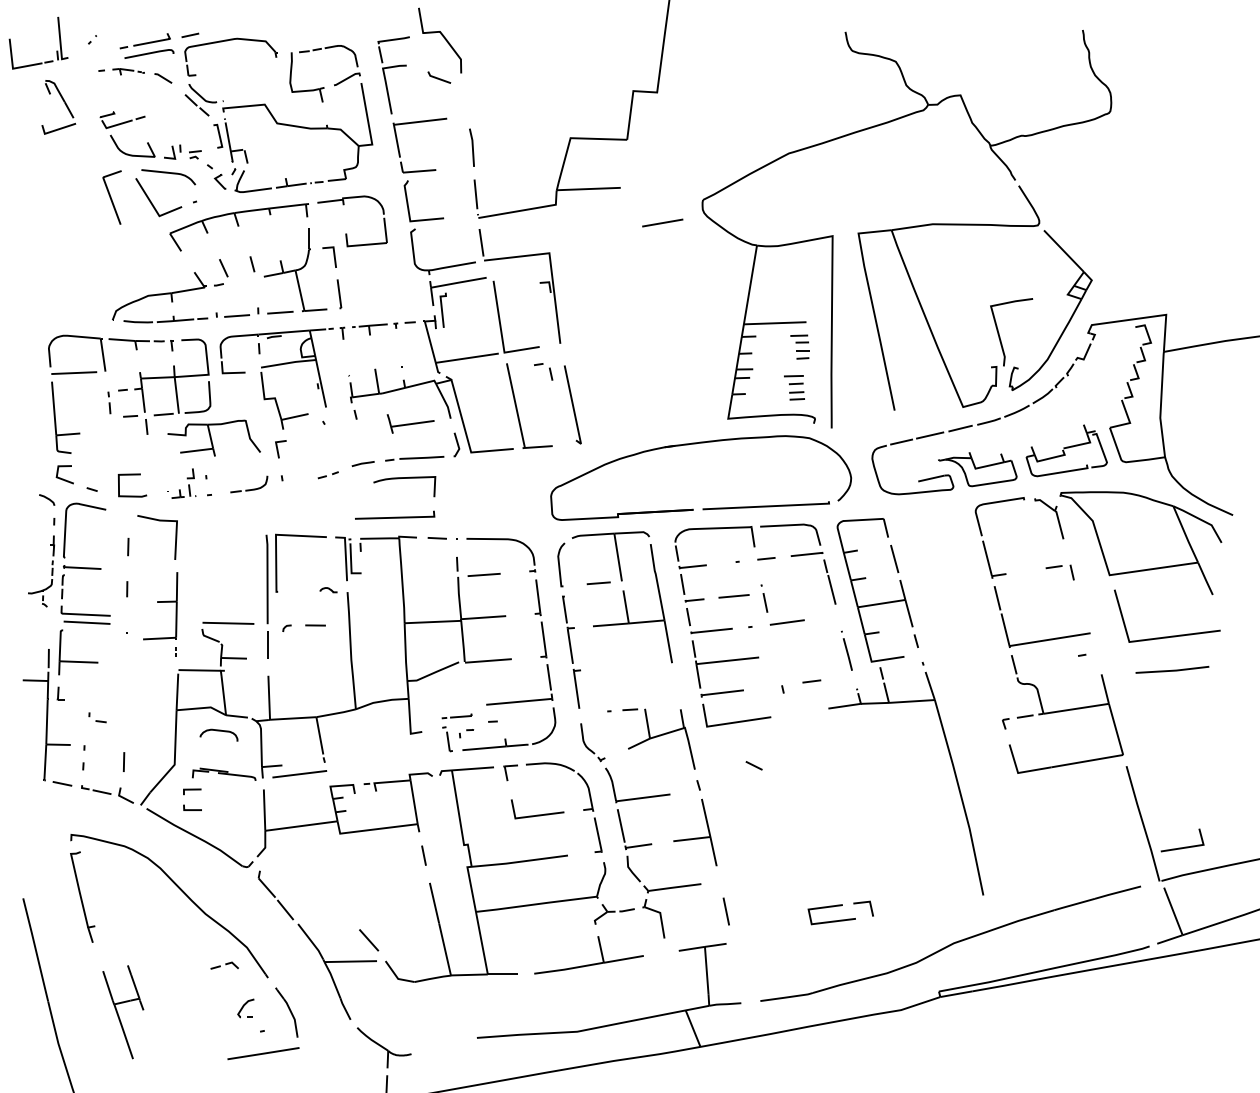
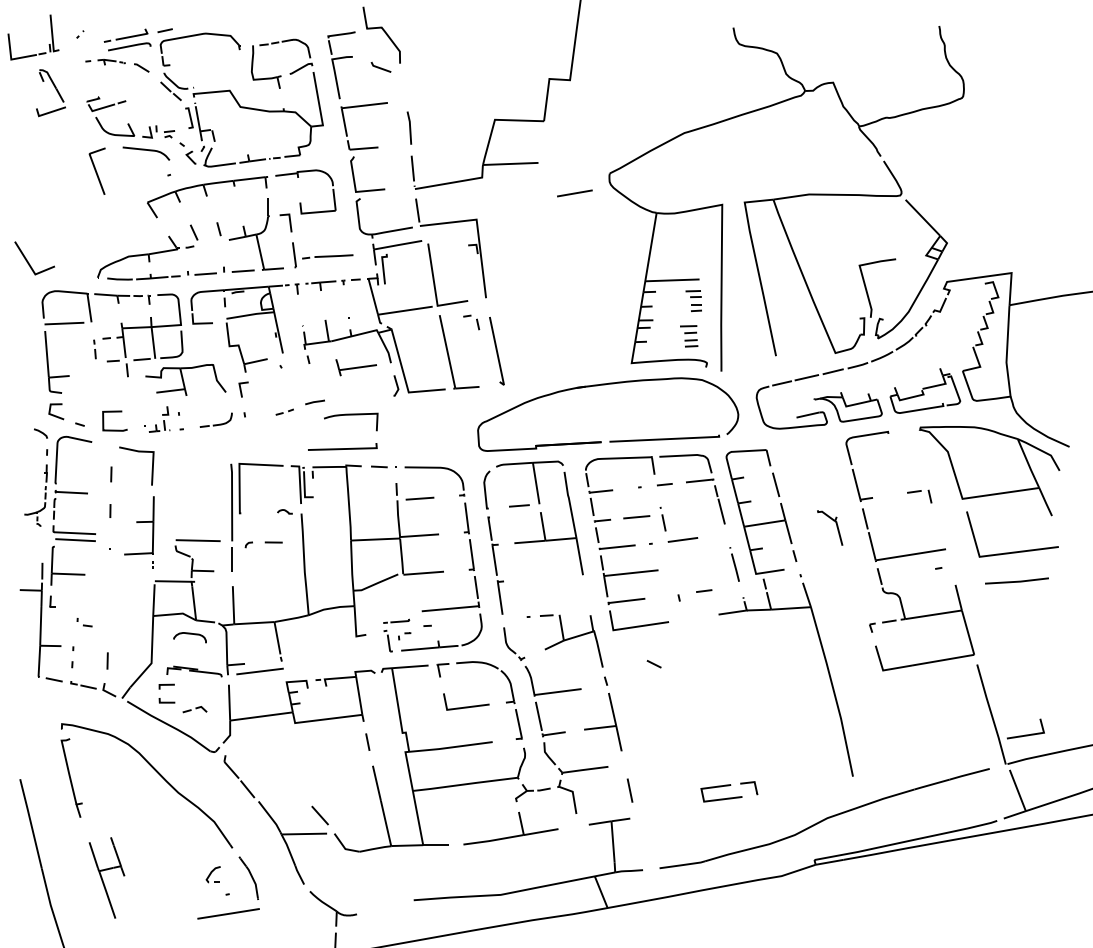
line: (151, 201) -> (28, 261), moved
line: (414, 458) -> (327, 256), moved
part: (1049, 518) -> (830, 527), moved
part: (224, 965) -> (194, 709), moved

